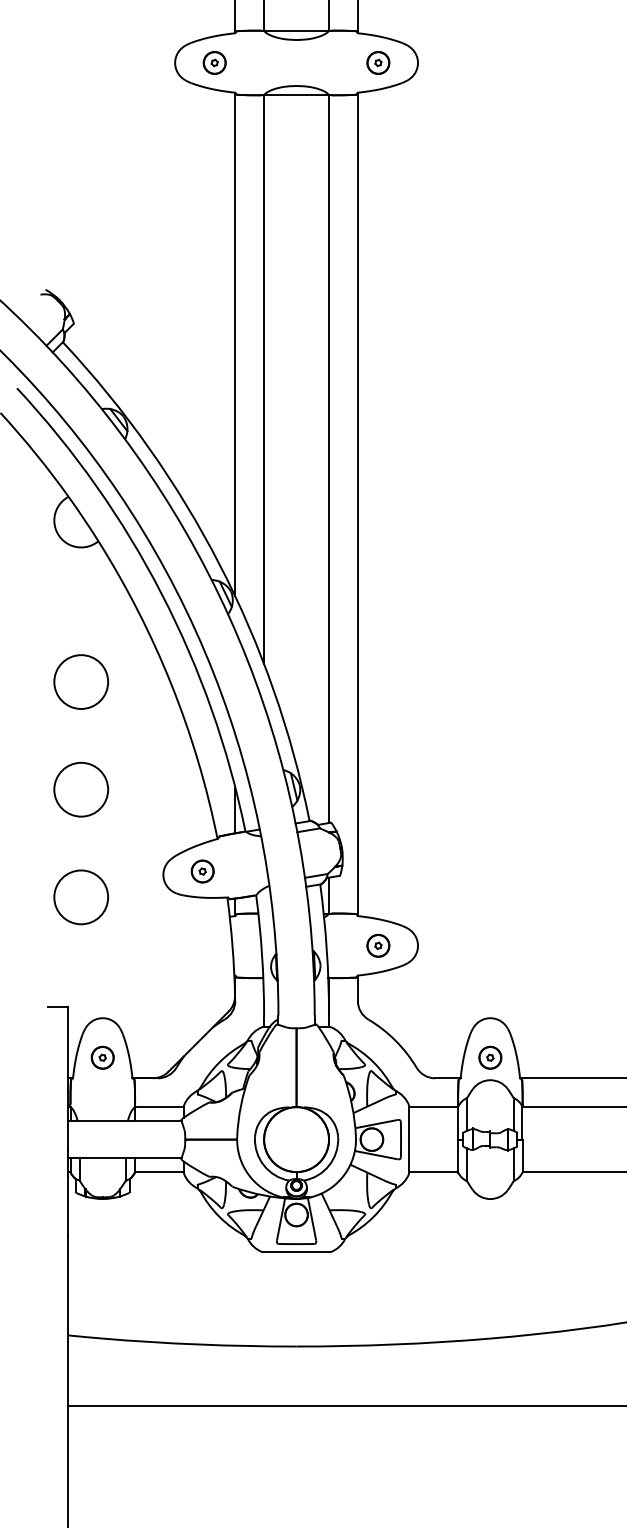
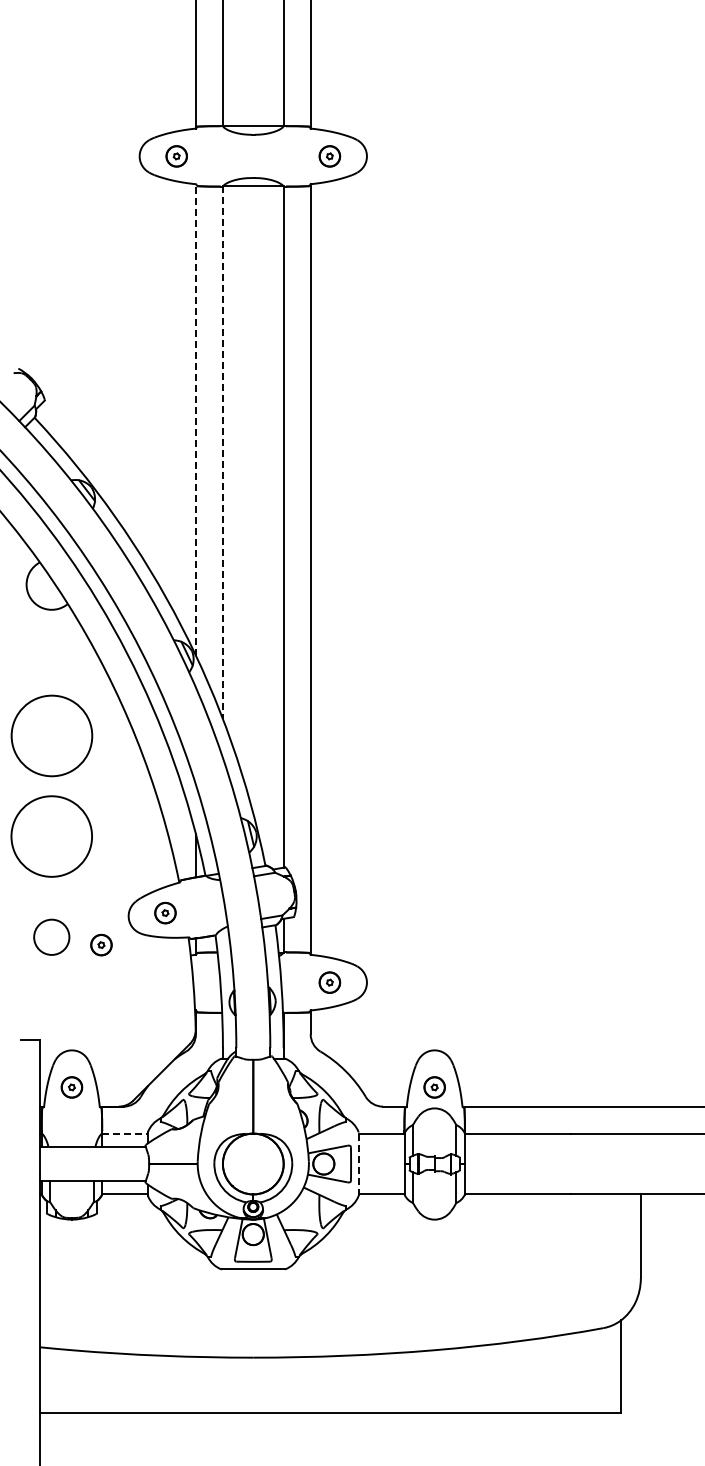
line: (234, 344) -> (195, 419), solid -> dashed
line: (263, 380) -> (222, 453), solid -> dashed
circle: (80, 681) -> (51, 735), size x1.6
circle: (80, 789) -> (51, 836), size x1.6
circle: (80, 897) -> (51, 937), size x0.7
part: (134, 905) -> (101, 944), added
line: (158, 1107) -> (124, 1133), solid -> dashed
line: (408, 1140) -> (358, 1164), solid -> dashed

